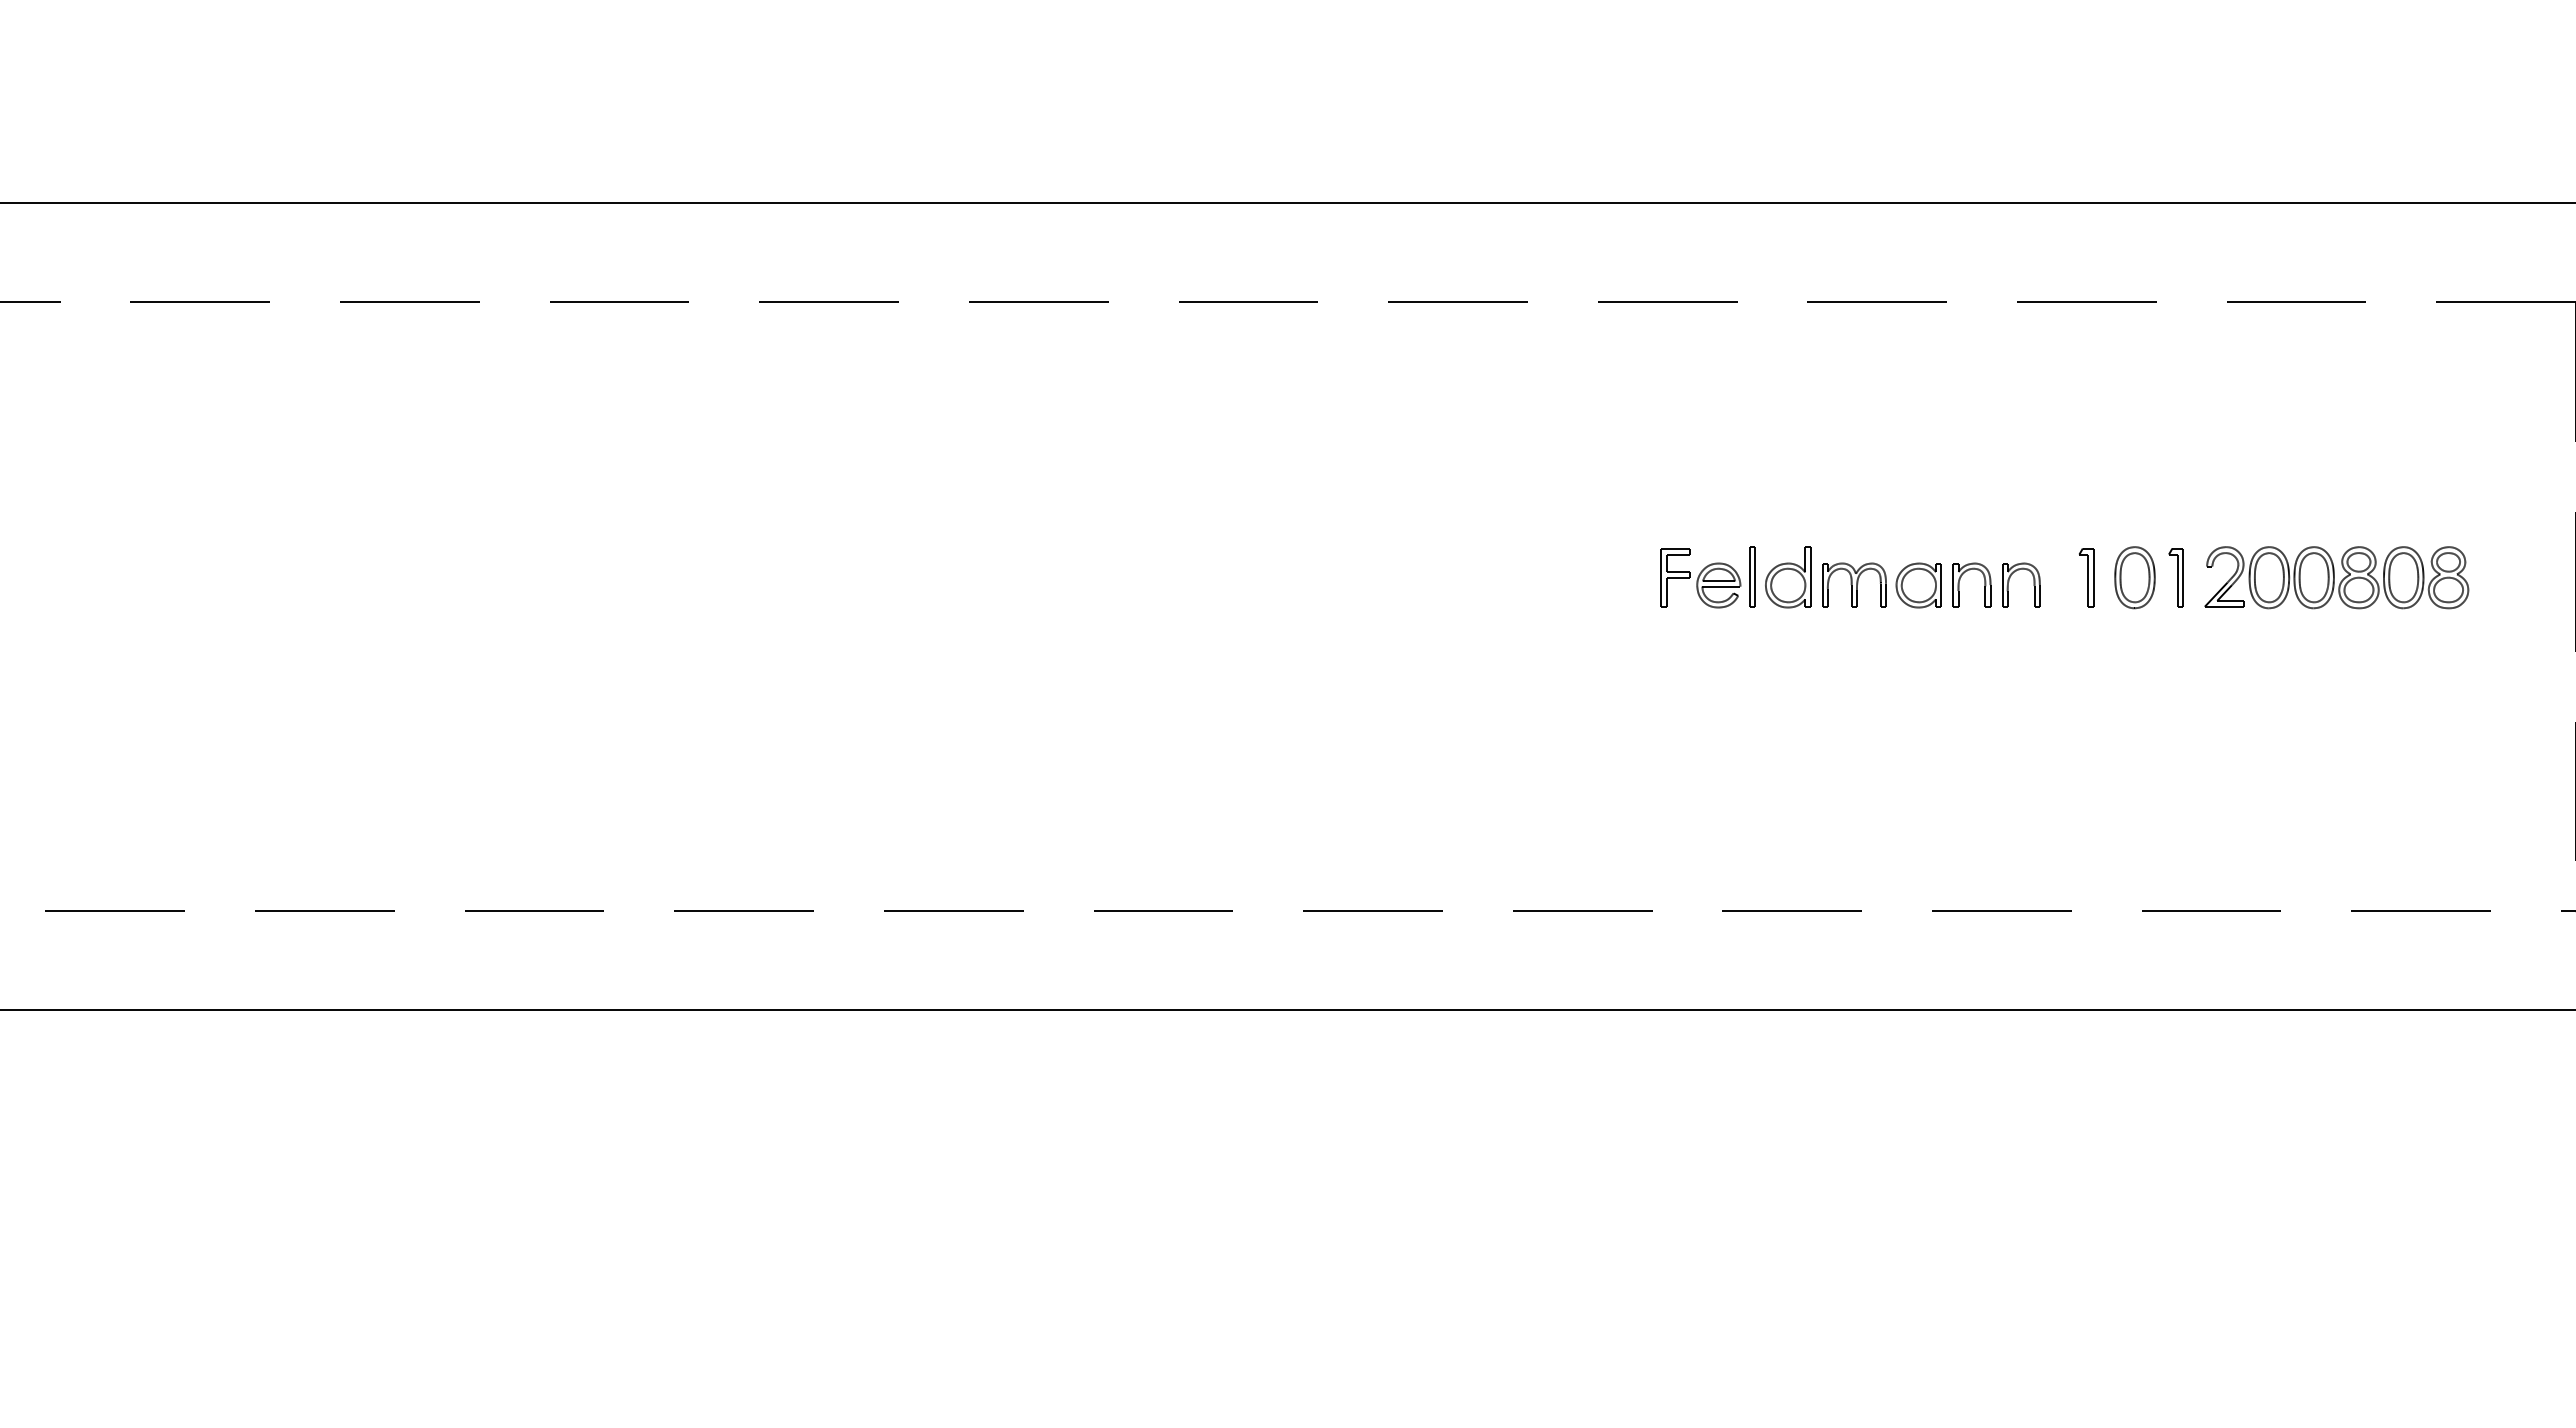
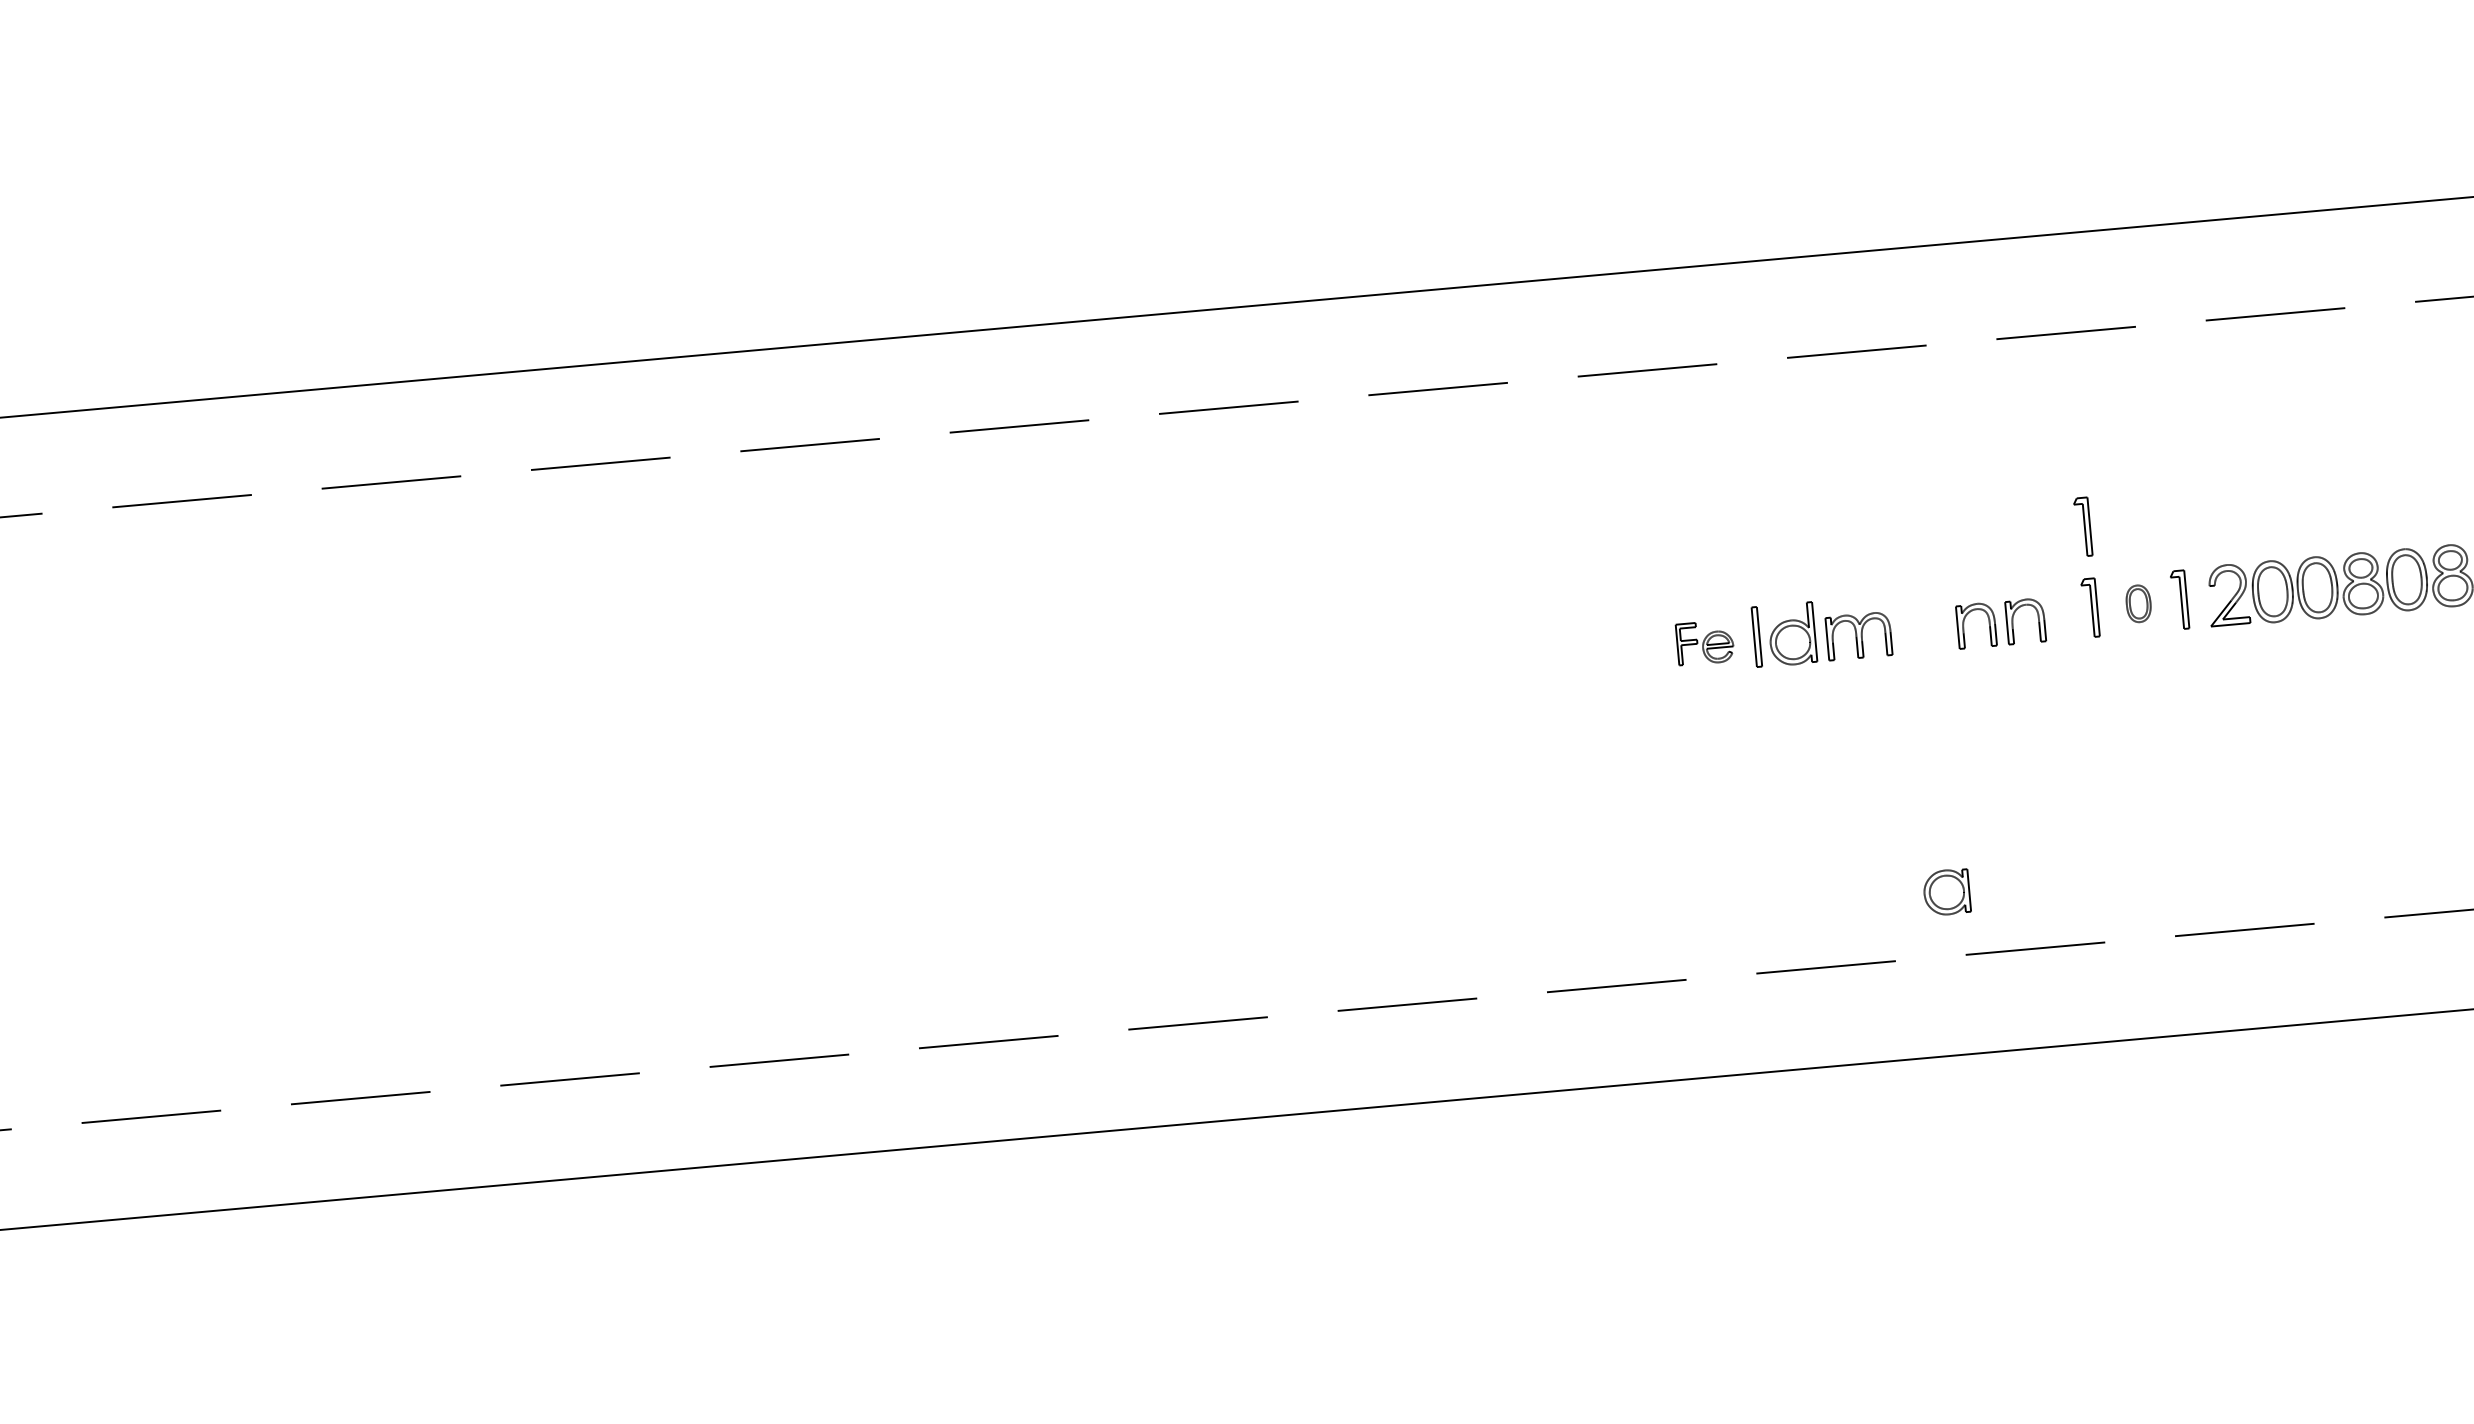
part: (2086, 496) -> (2082, 526), added
part: (2134, 577) -> (2138, 603), size x0.6
part: (1700, 578) -> (1704, 643), size x0.7
part: (1918, 585) -> (1946, 892), moved

